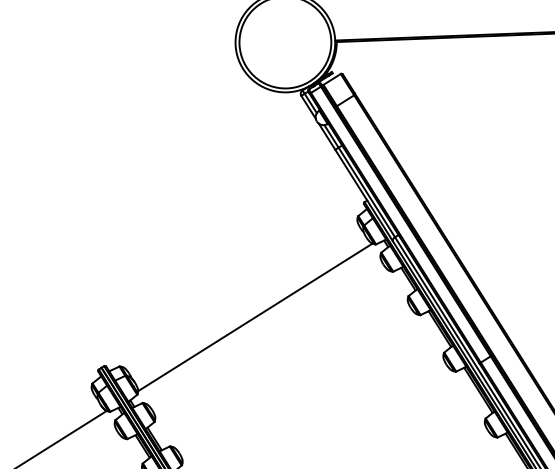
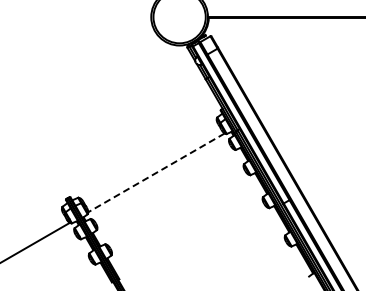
line: (255, 316) -> (156, 172), solid -> dashed

